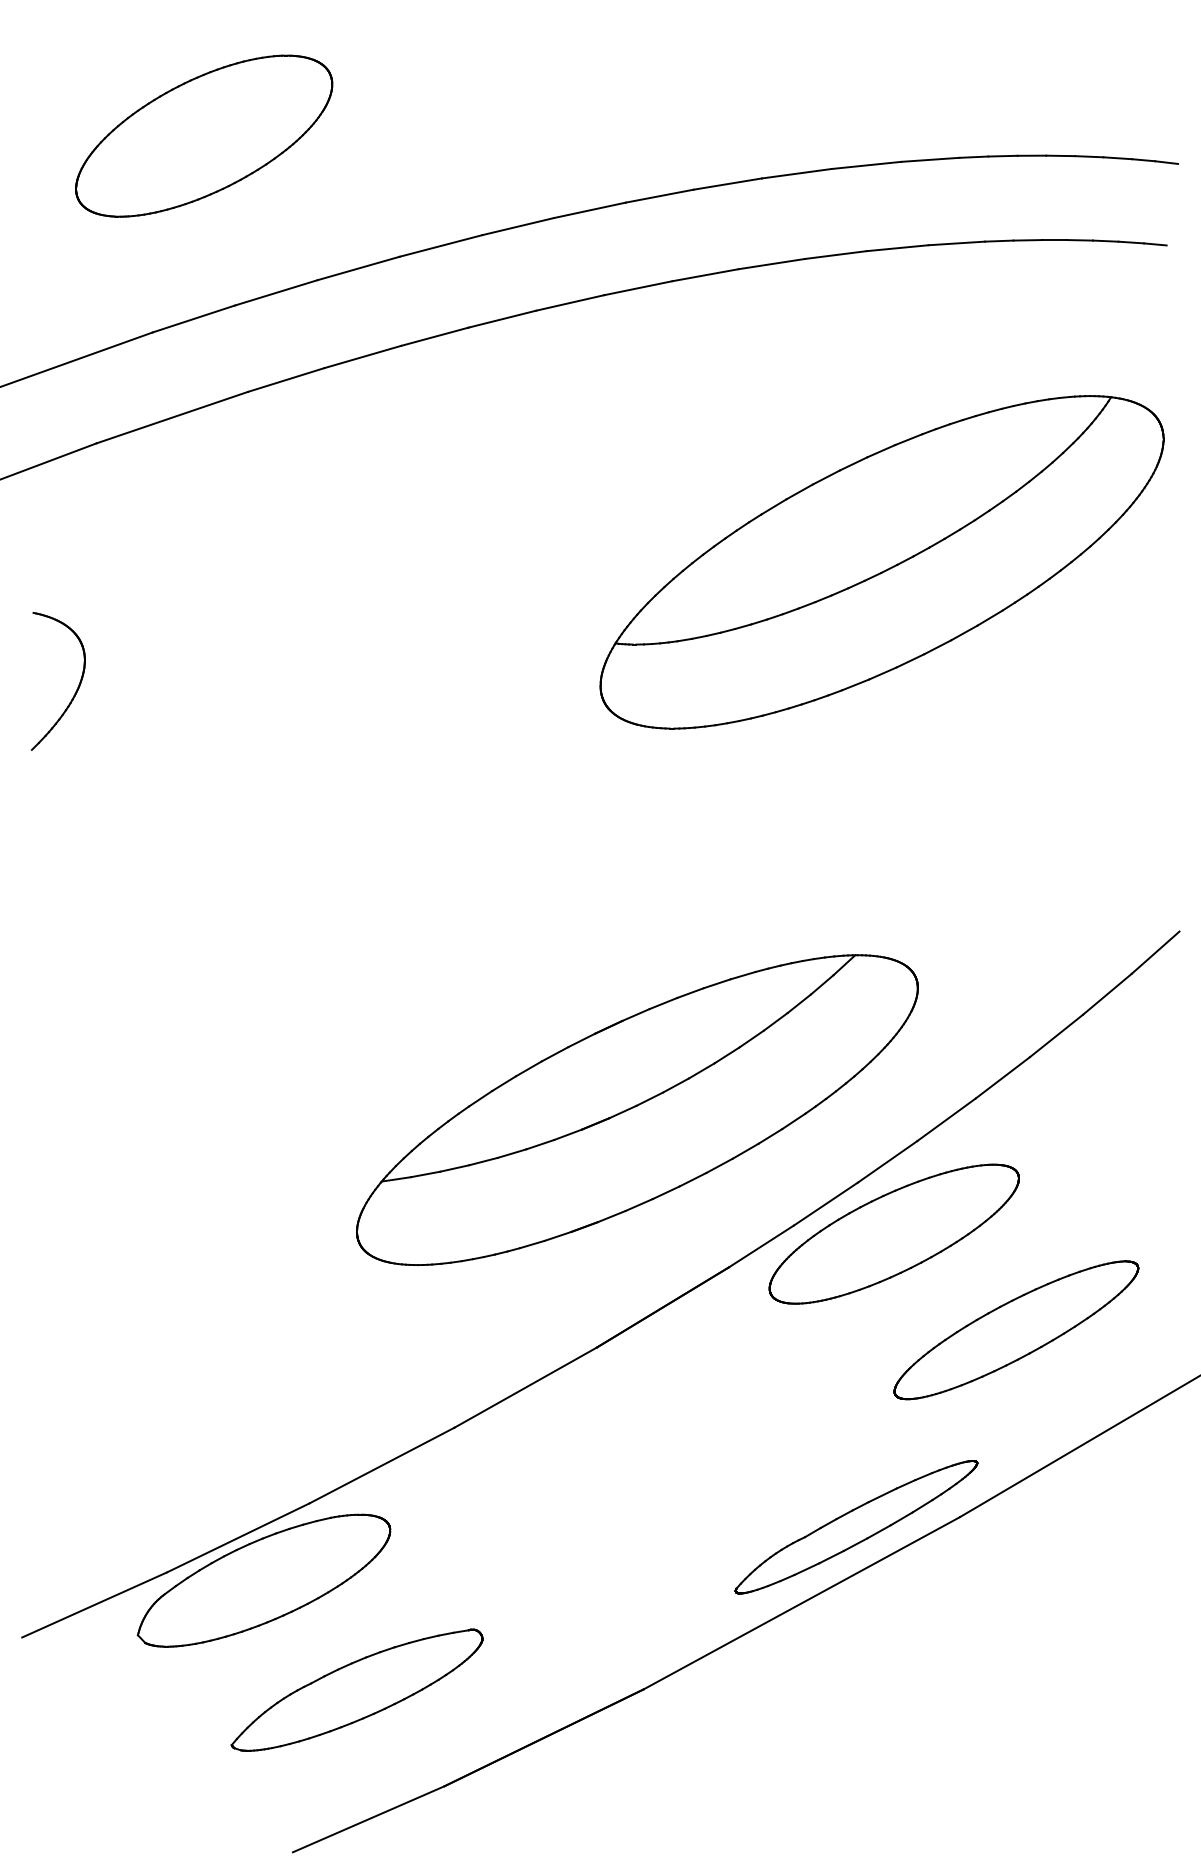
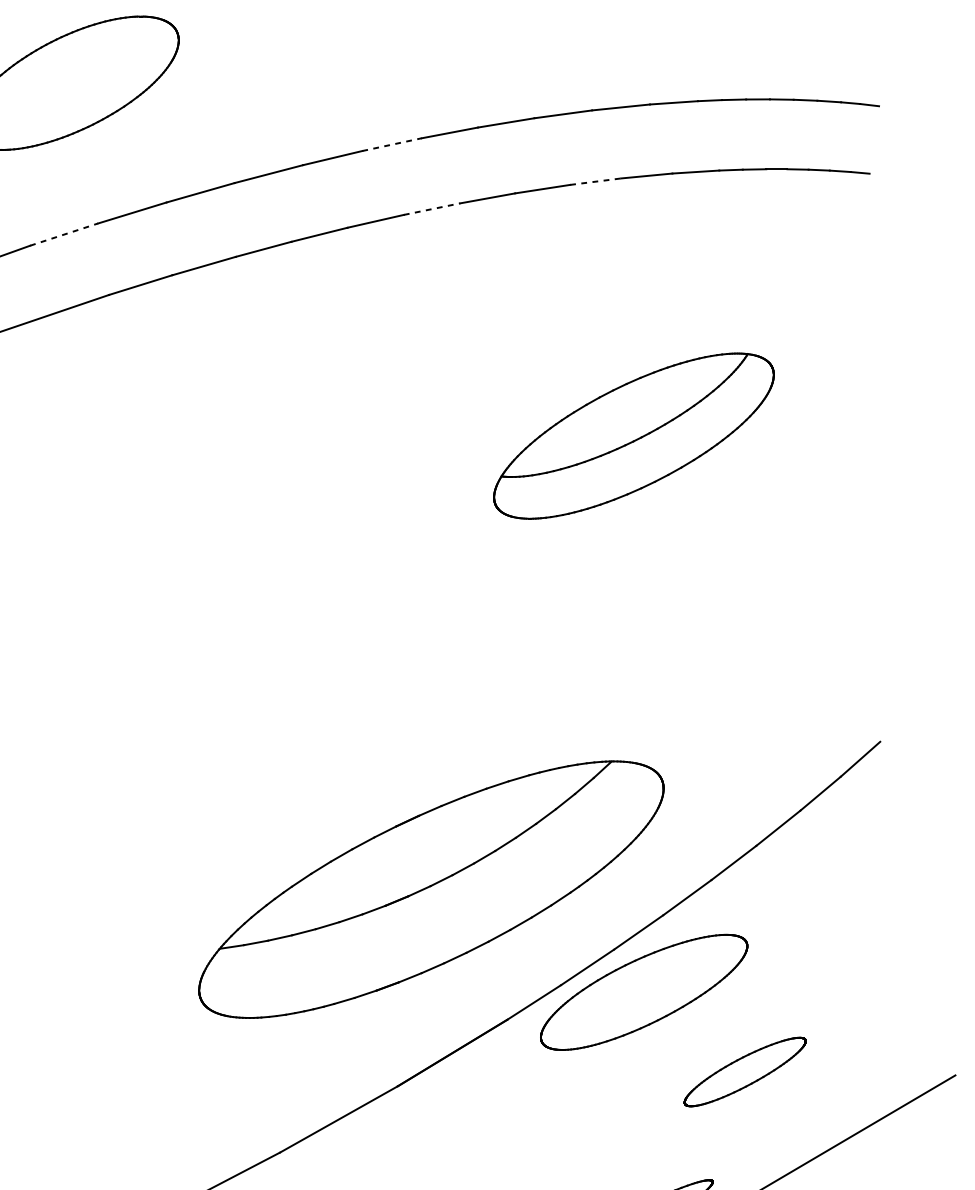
line: (589, 210) -> (391, 144), solid -> dashed
line: (836, 255) -> (596, 182), solid -> dashed
line: (638, 288) -> (432, 209), solid -> dashed
line: (194, 318) -> (64, 234), solid -> dashed
part: (881, 562) -> (633, 436), size x0.6
part: (1016, 1330) -> (745, 1072), size x0.6

